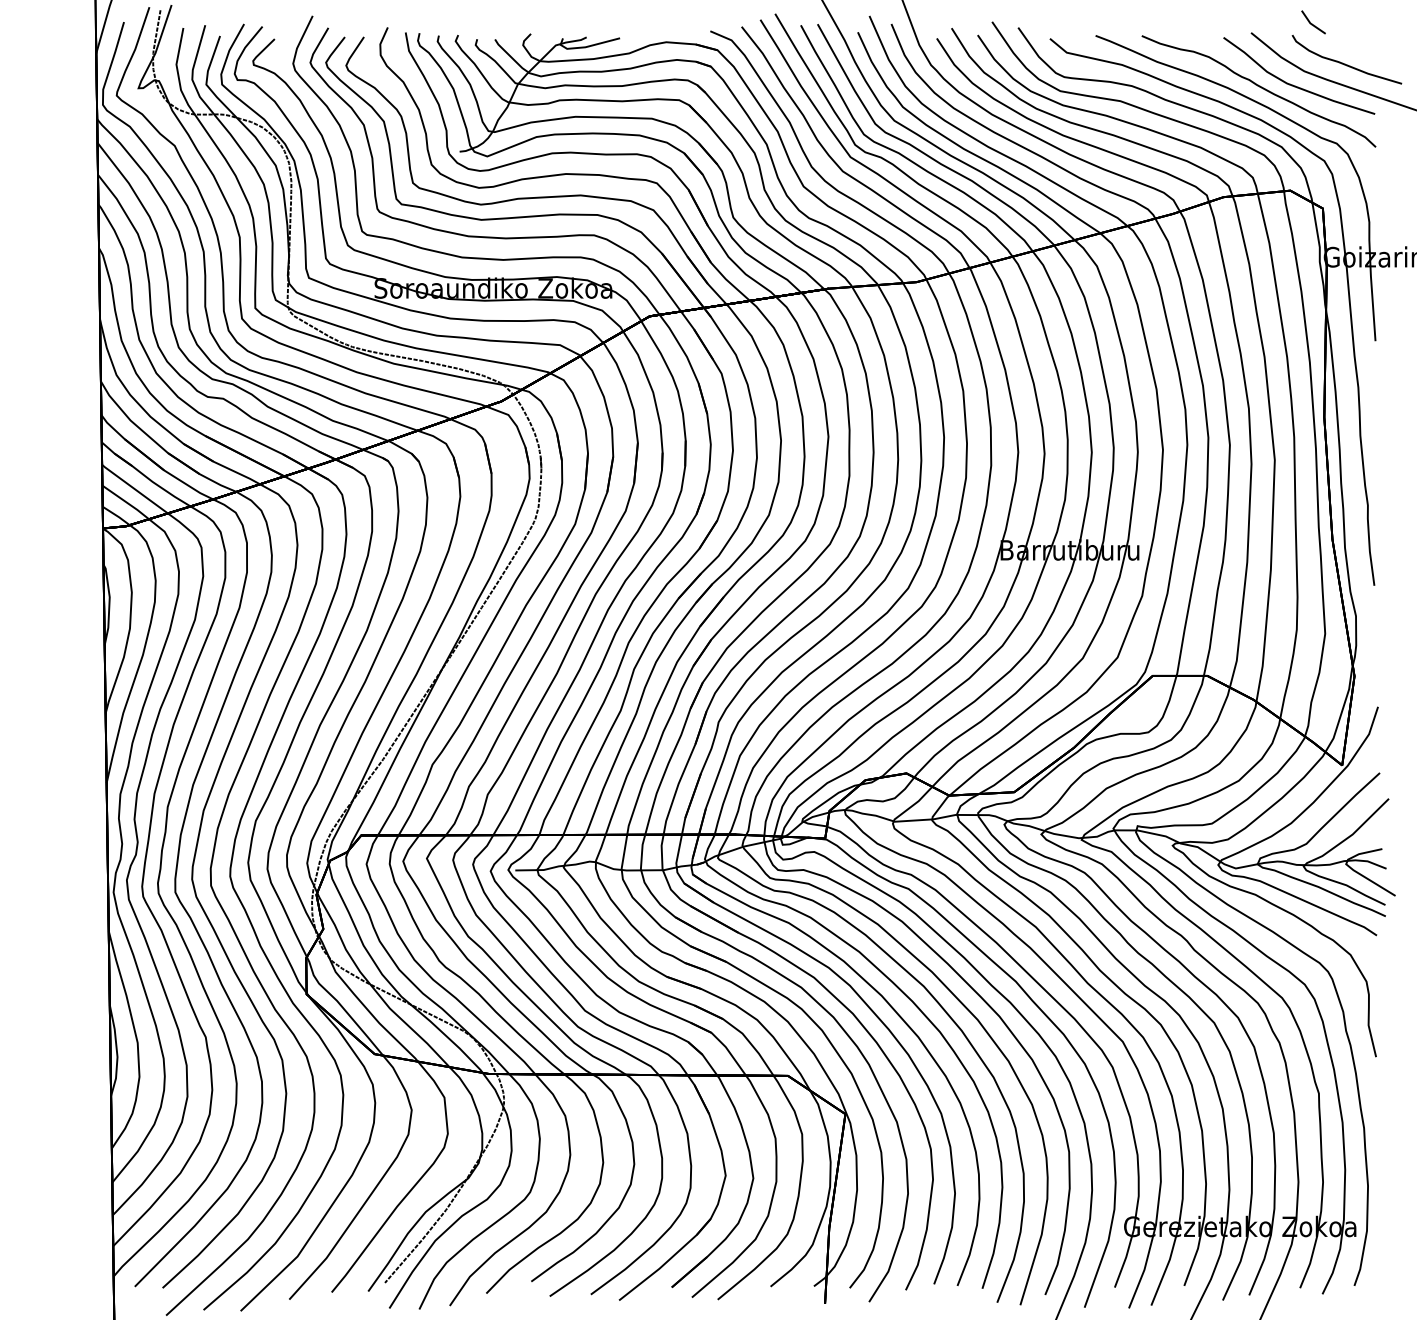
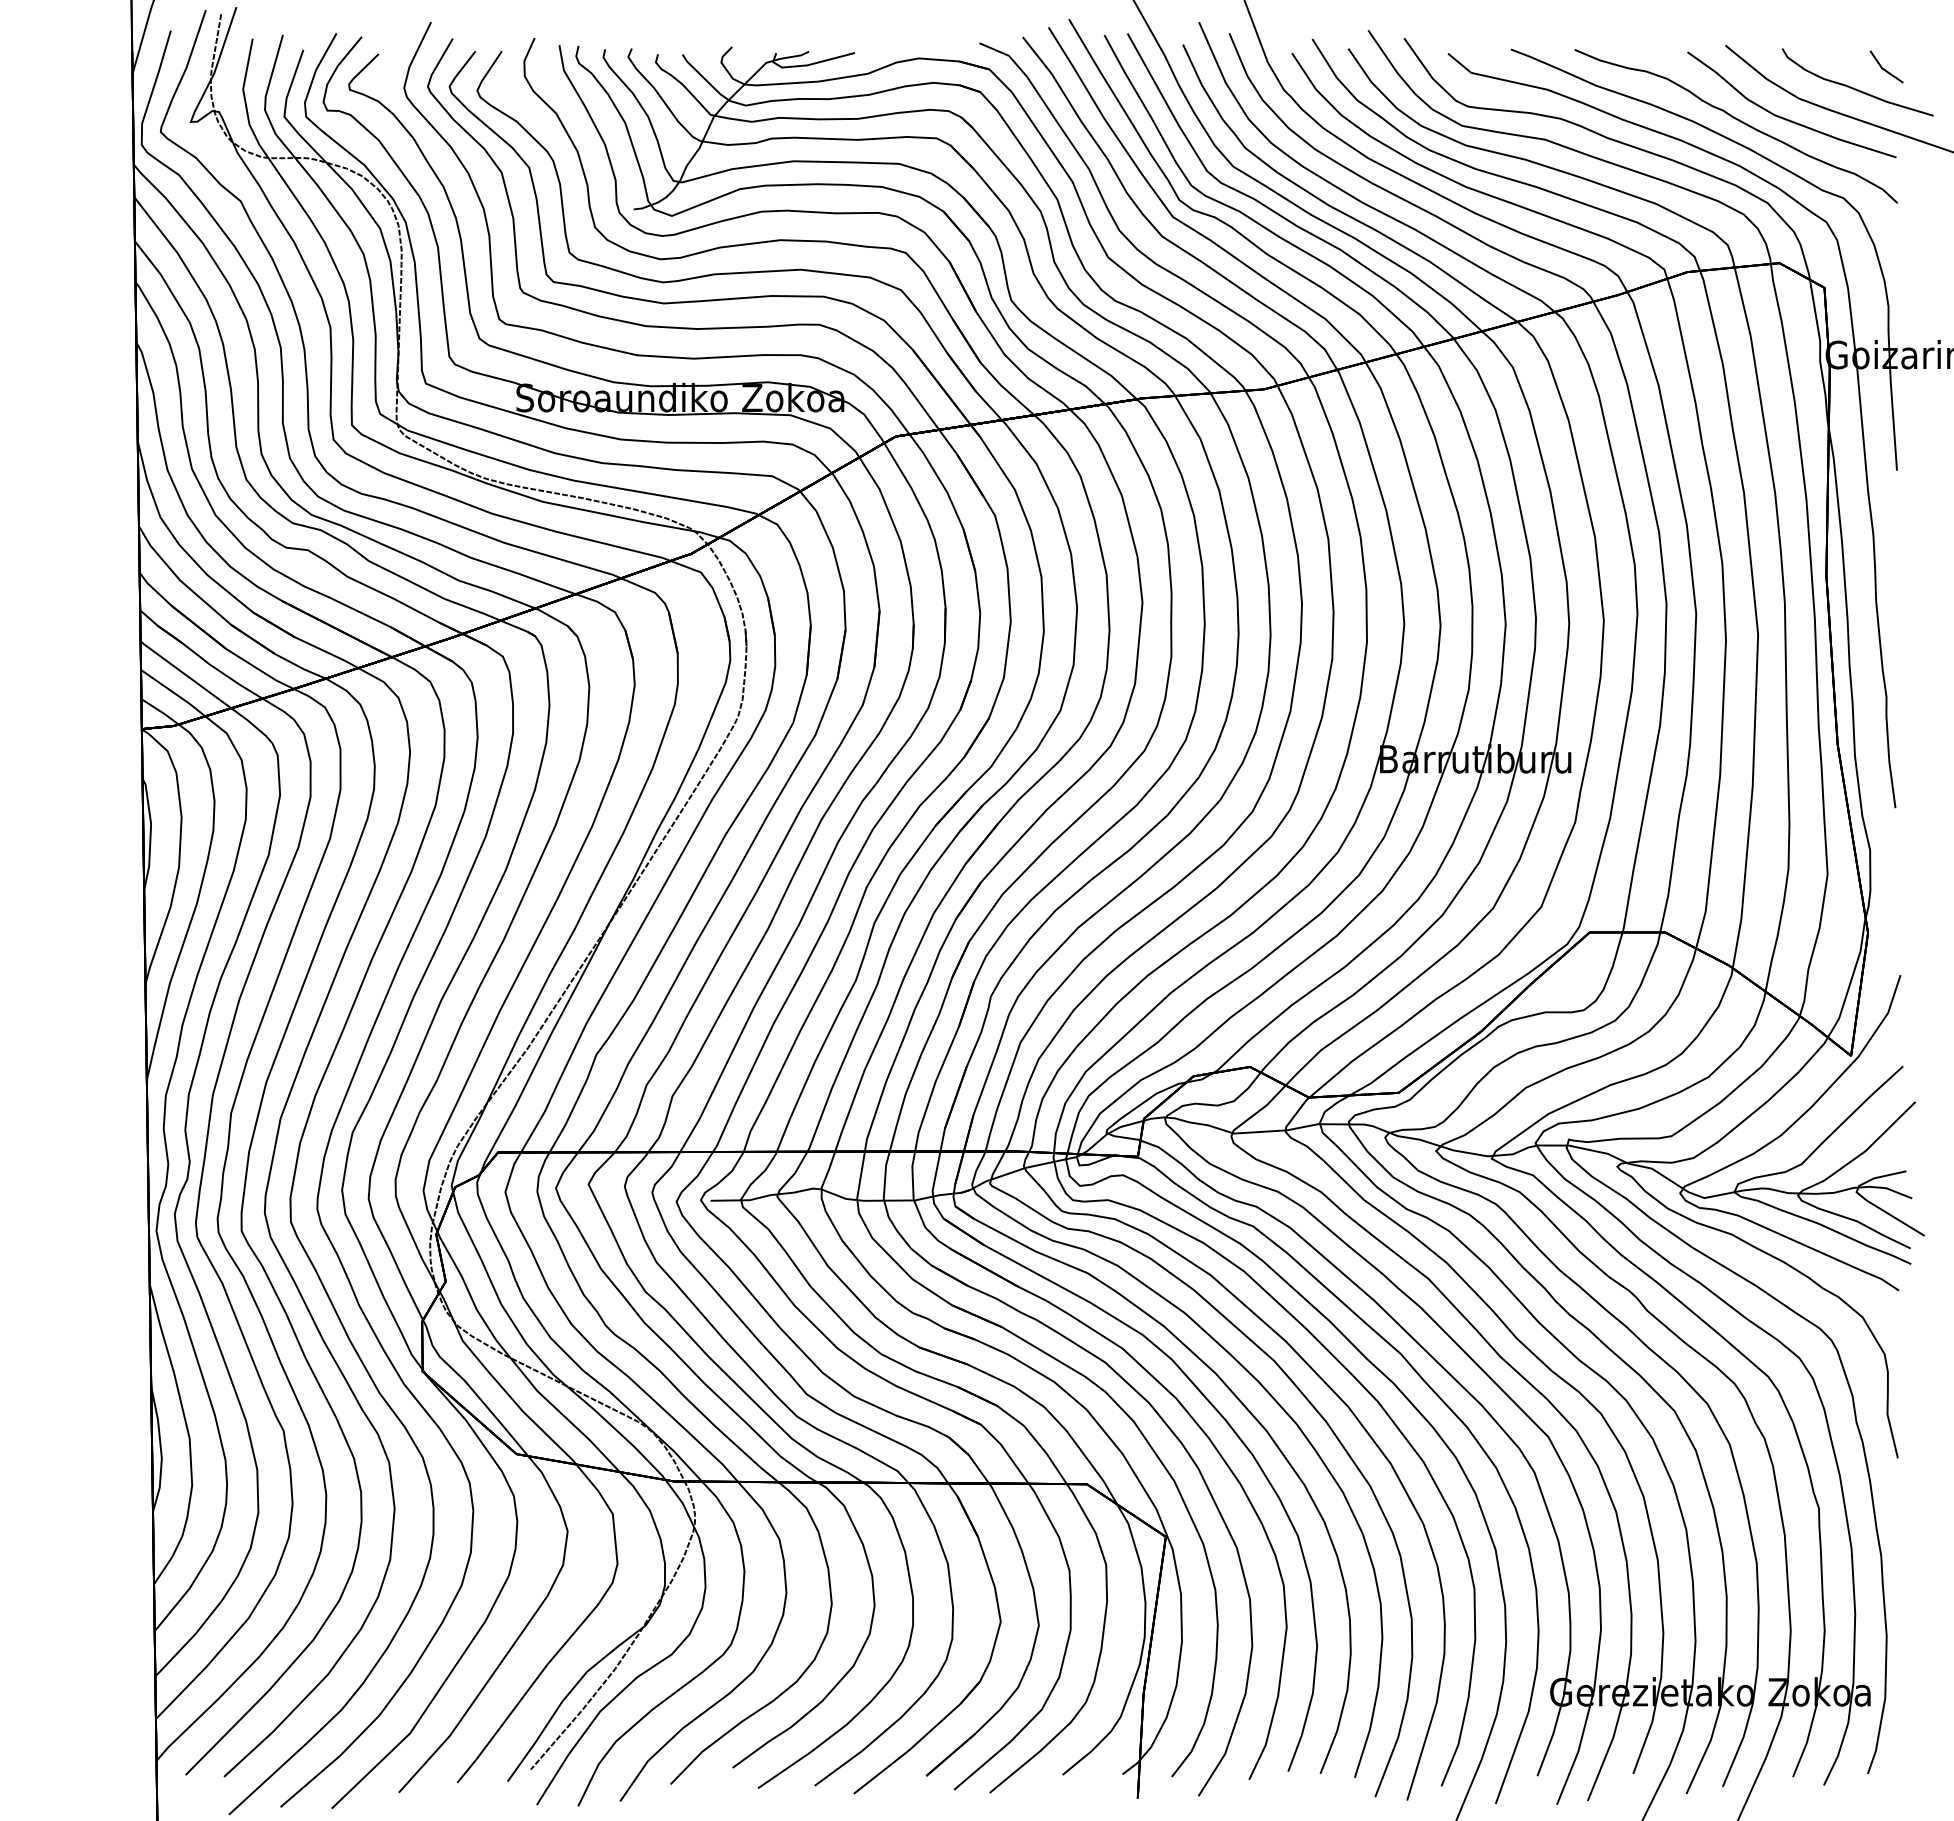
line: (1312, 23) -> (1884, 68), moved

